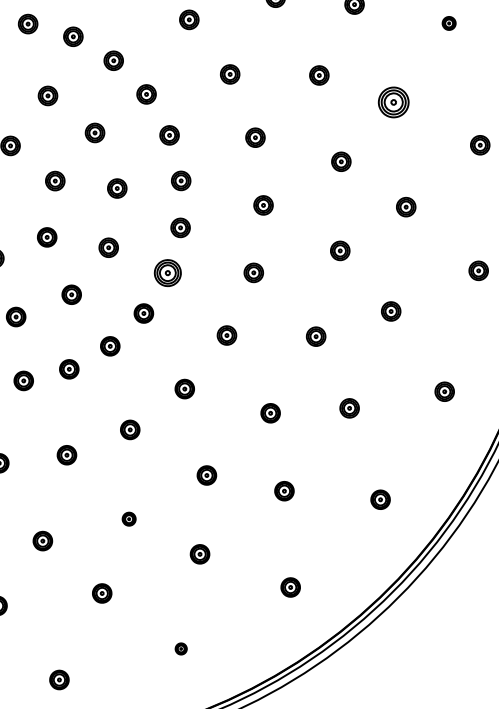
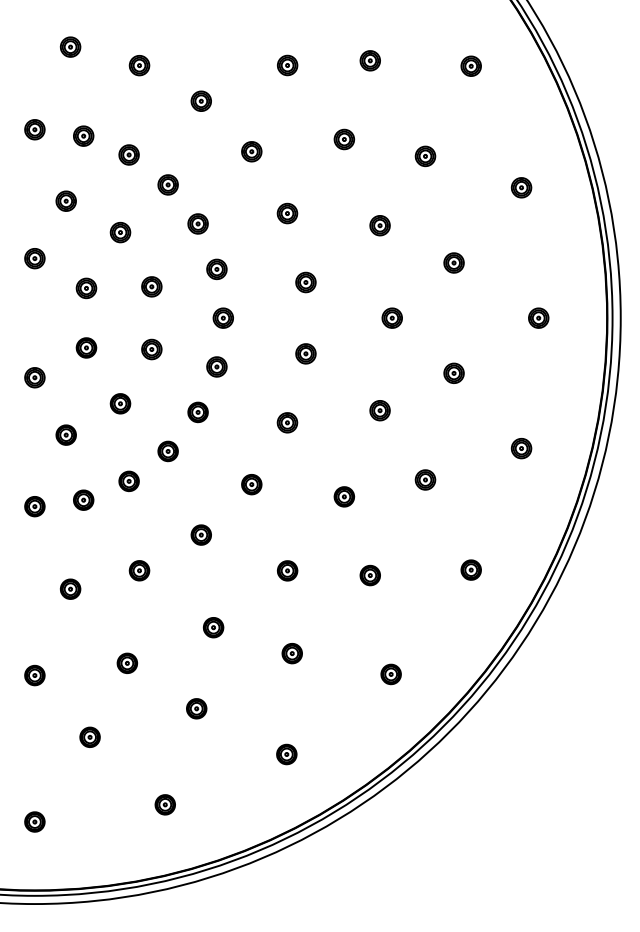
part: (448, 22) -> (470, 65), size x1.43
part: (393, 102) -> (425, 156), size x0.62
part: (167, 272) -> (216, 366), size x0.71
part: (129, 518) -> (213, 627), size x1.43
part: (180, 648) -> (286, 754), size x1.67

